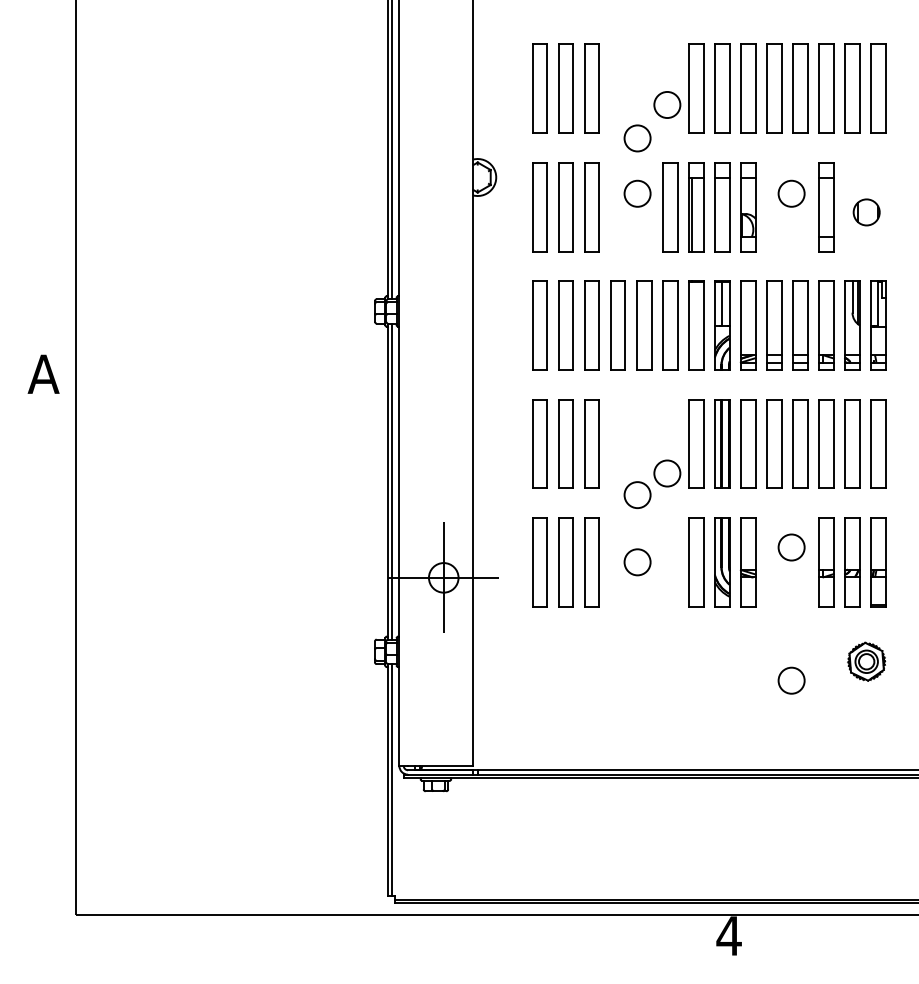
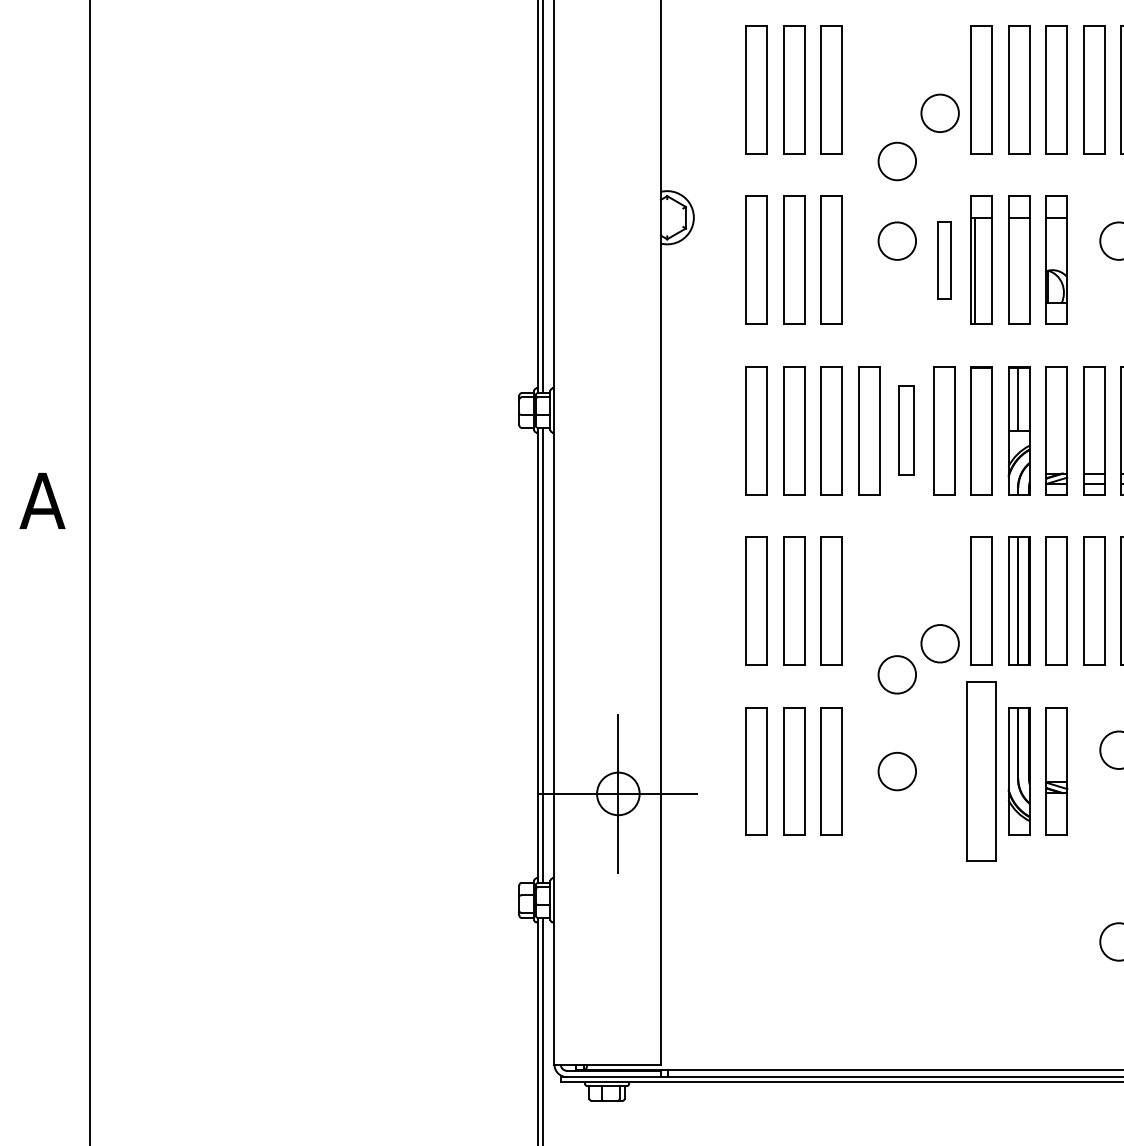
part: (670, 207) -> (944, 260), size x0.6
part: (644, 325) -> (907, 430), size x0.7
part: (696, 562) -> (982, 771), size x1.4

